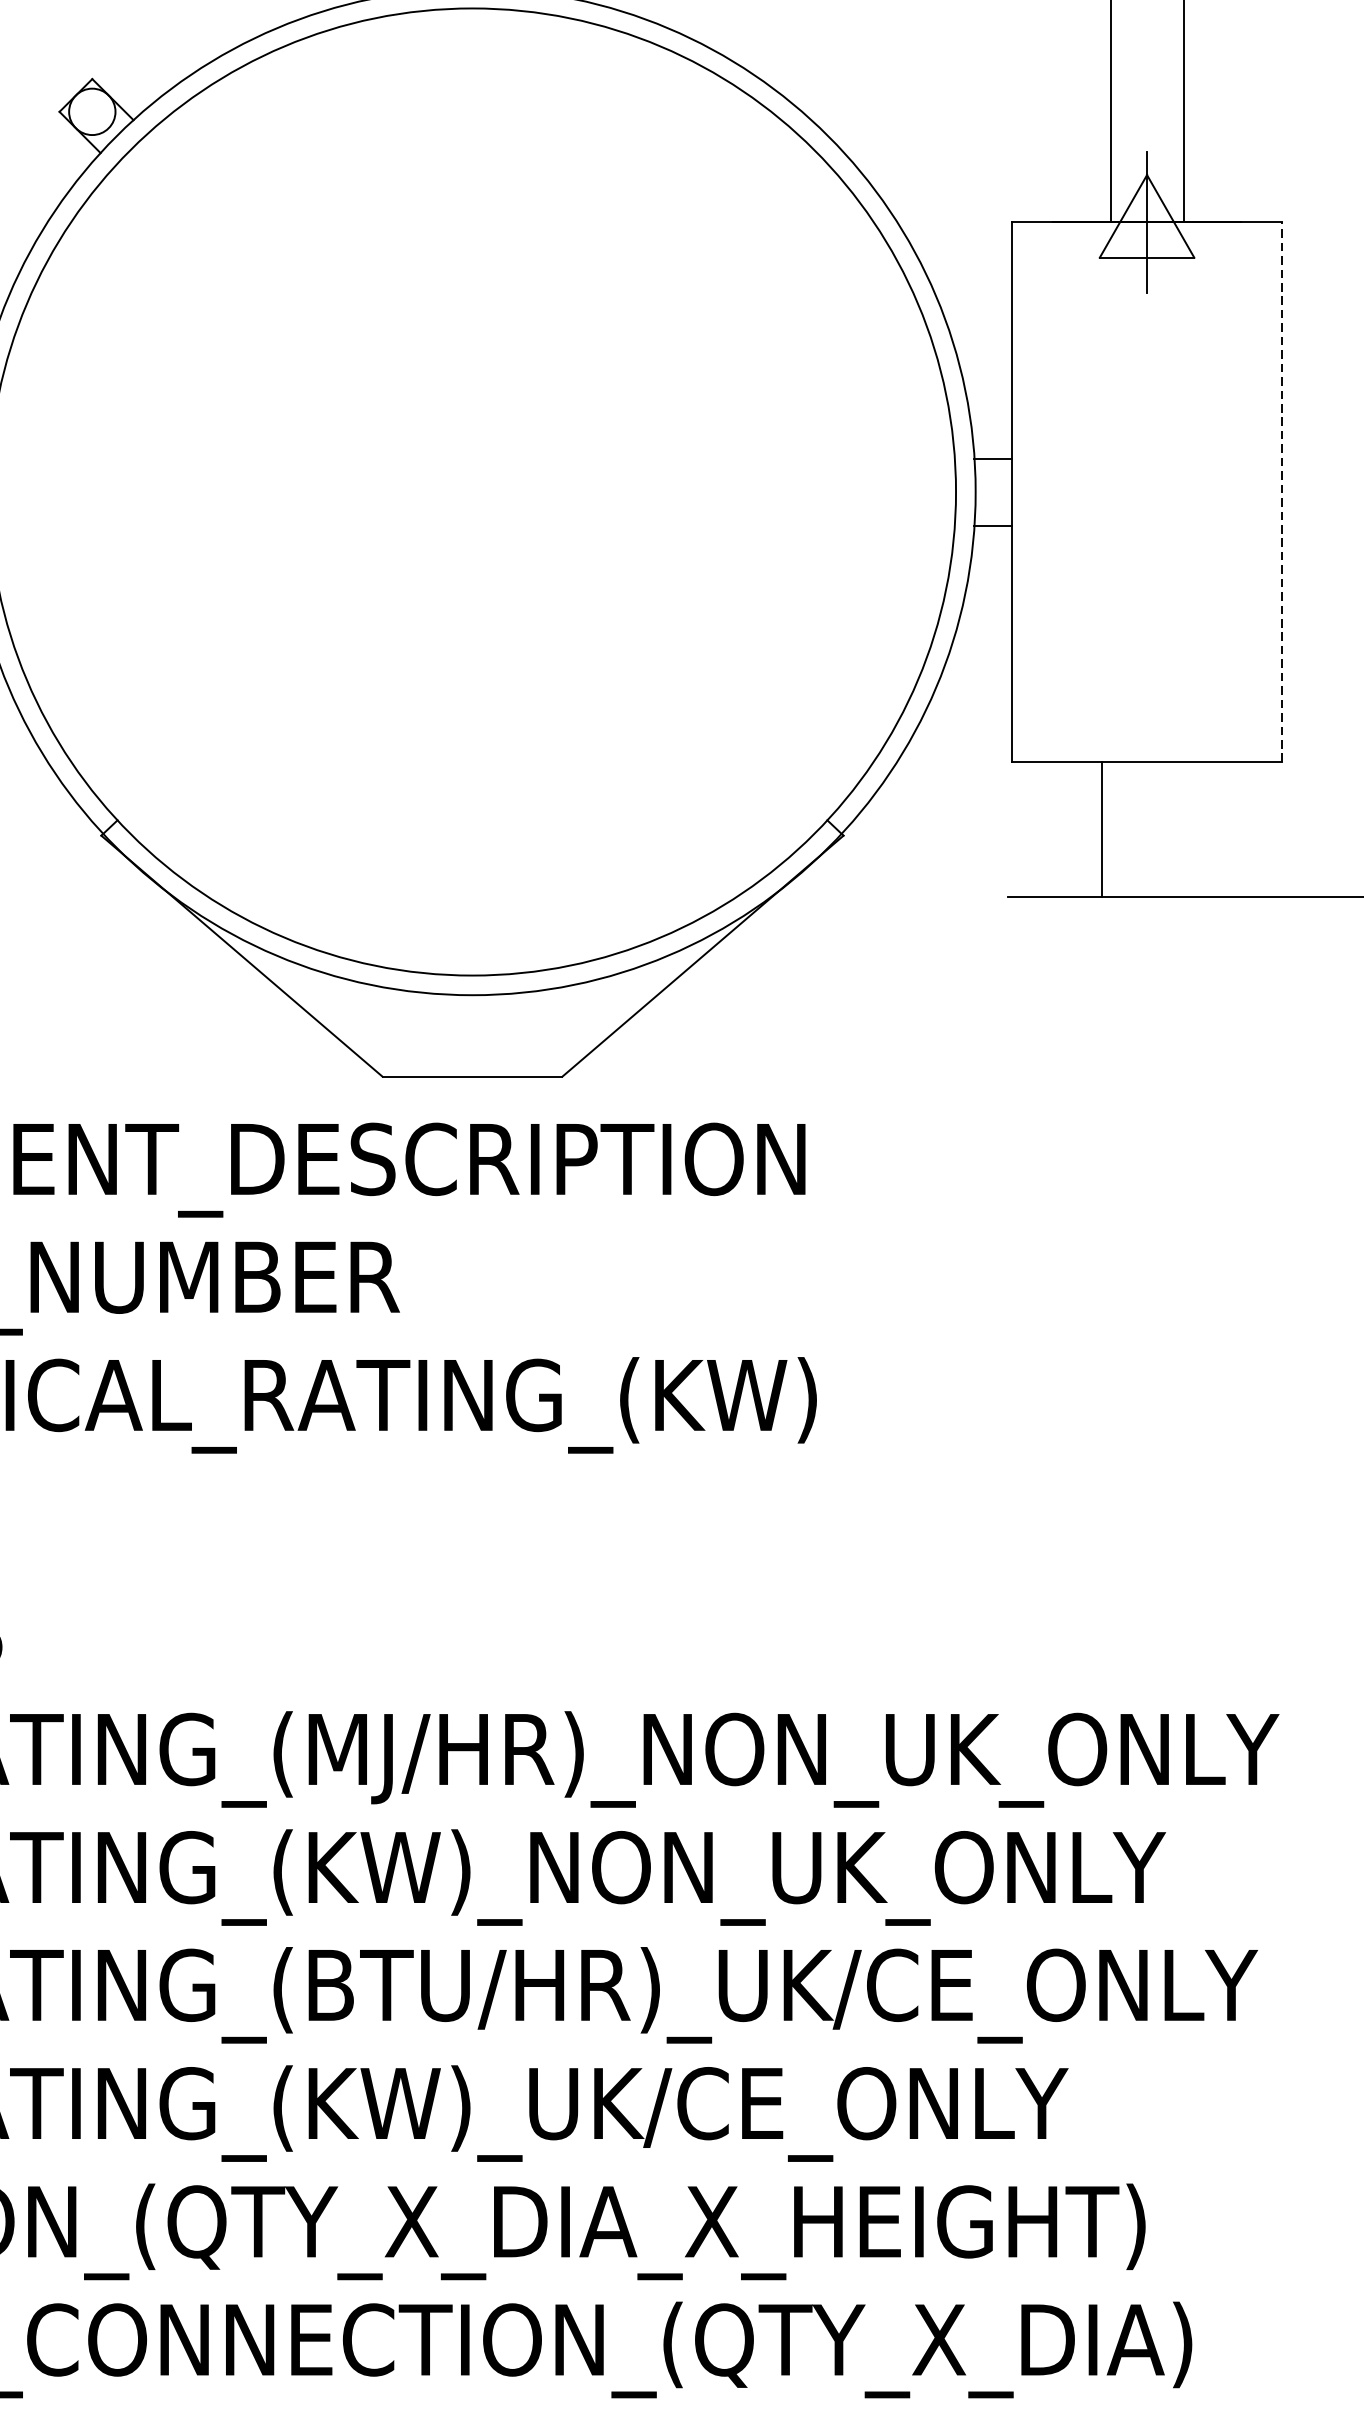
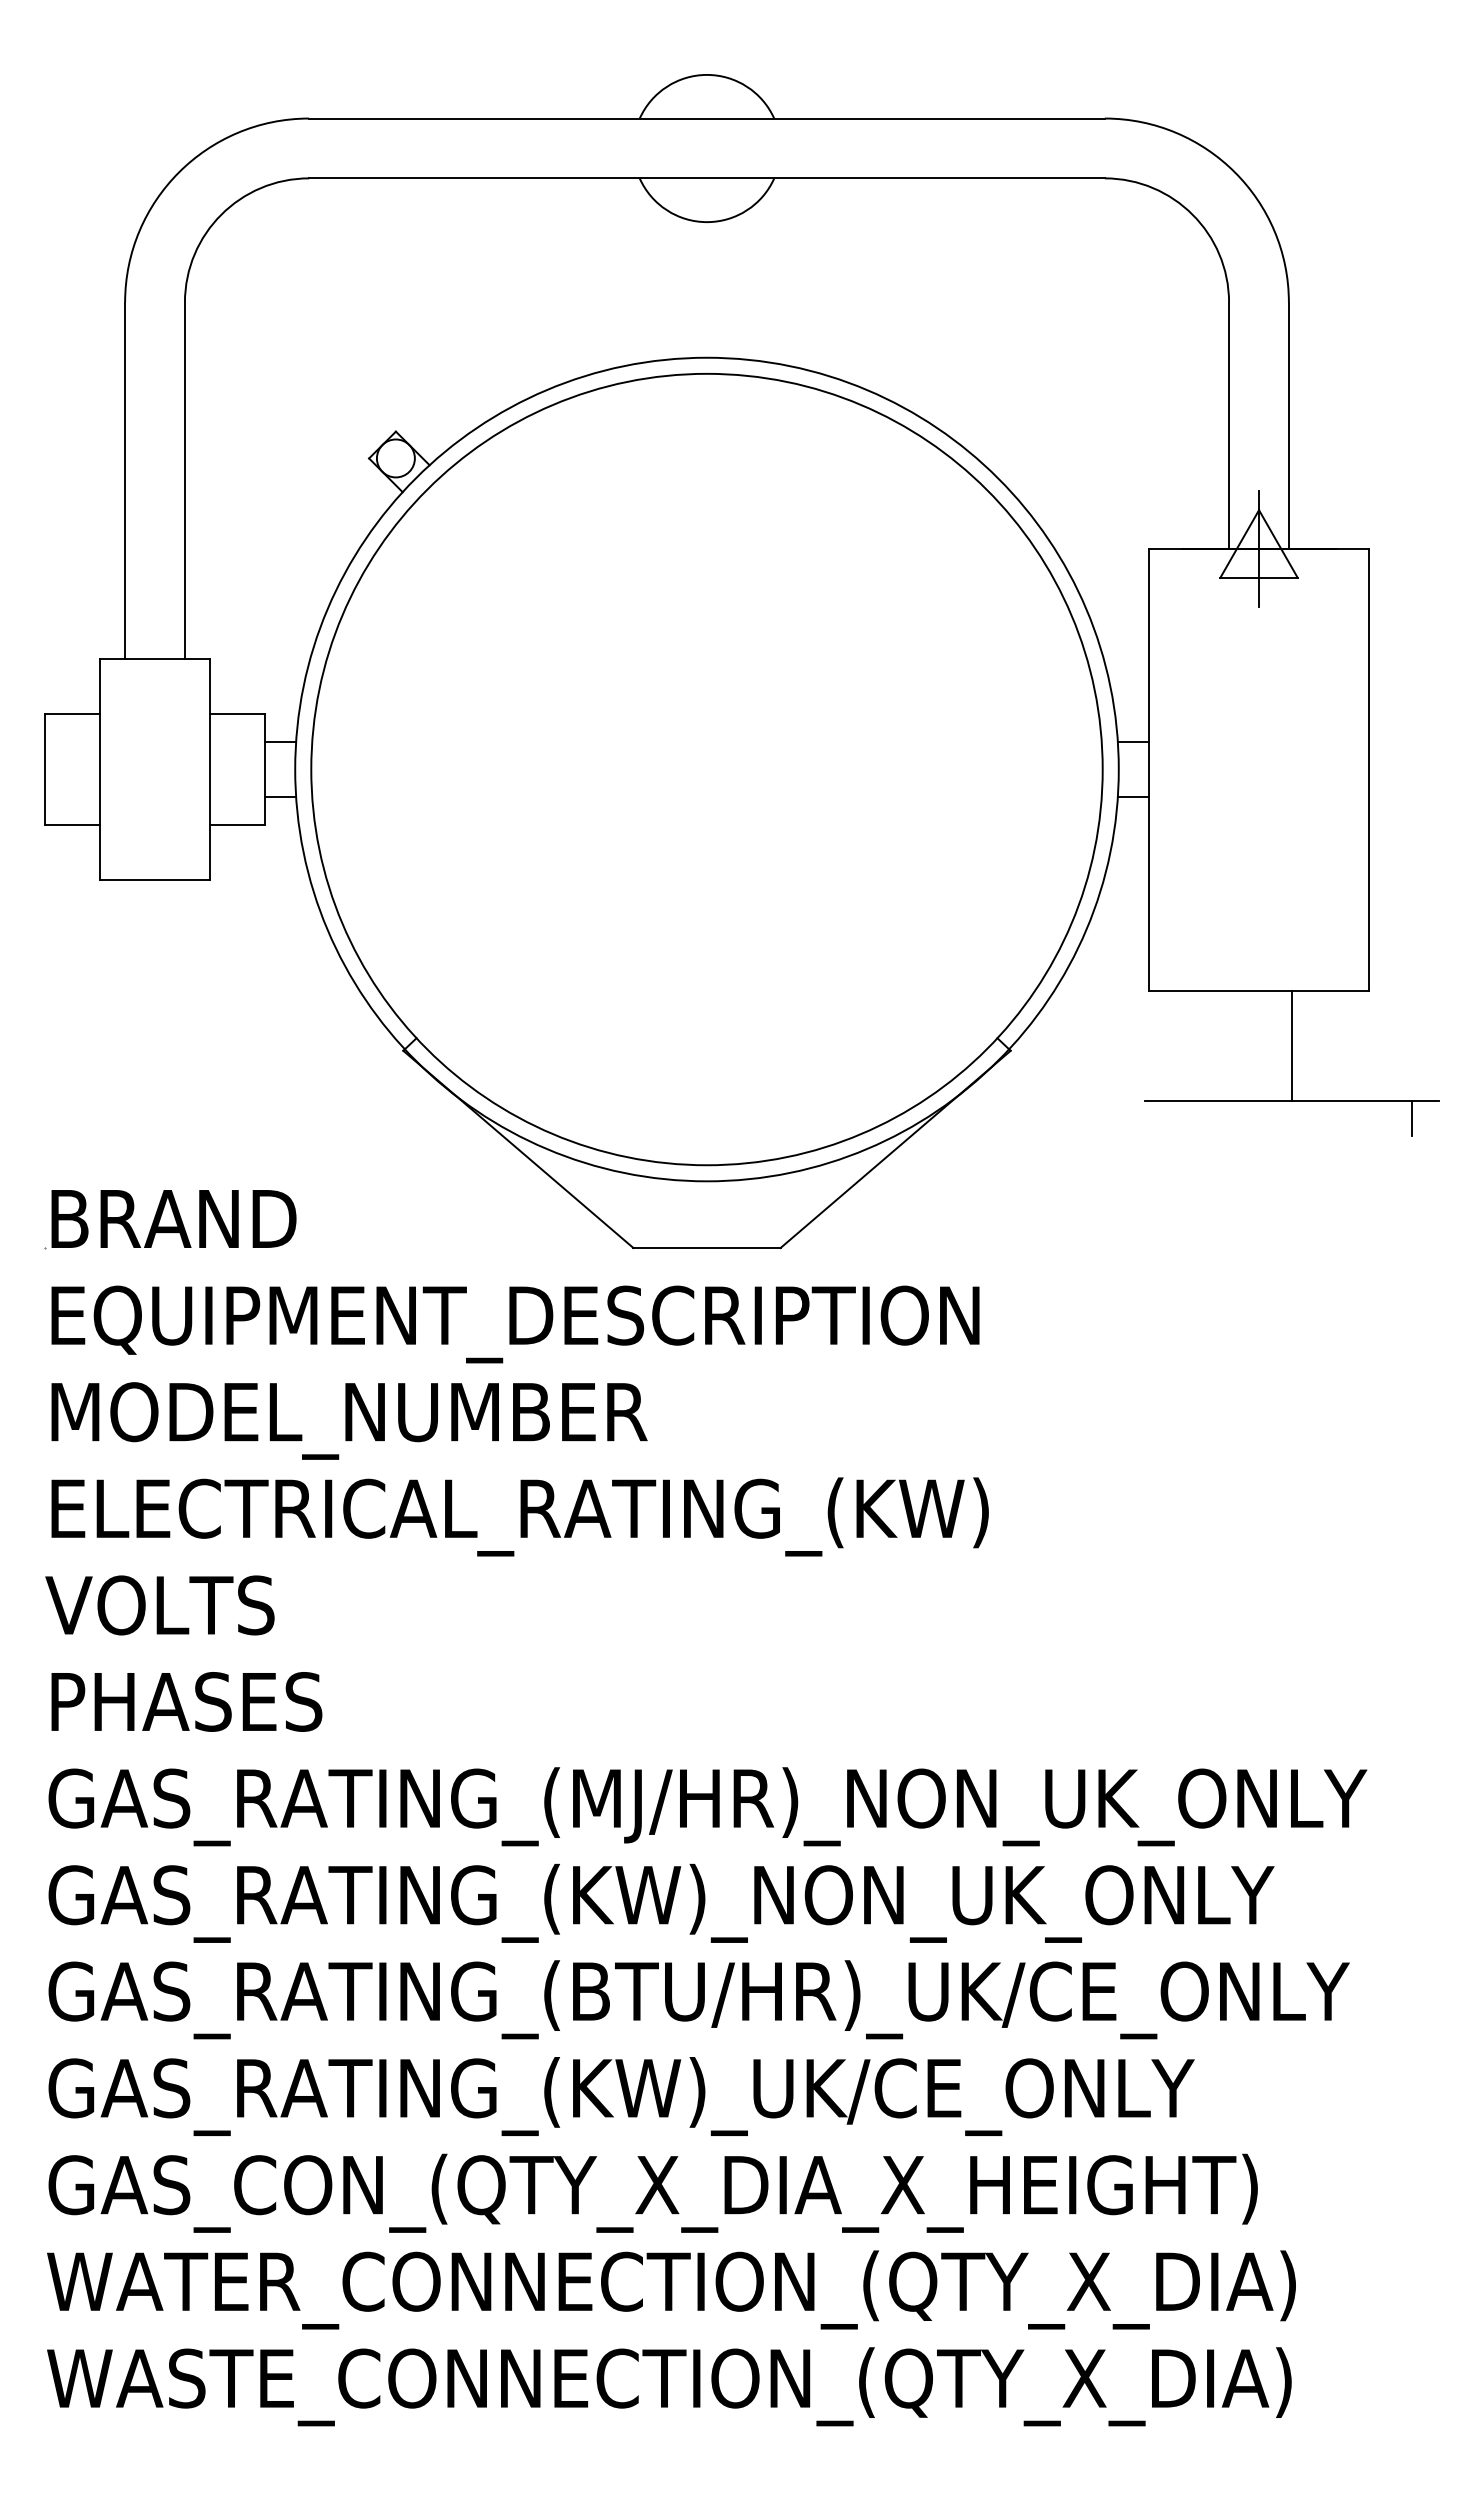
line: (1282, 491) -> (1369, 769), dashed -> solid
line: (1102, 829) -> (1292, 1045), moved
line: (1334, 918) -> (1412, 1118), added

